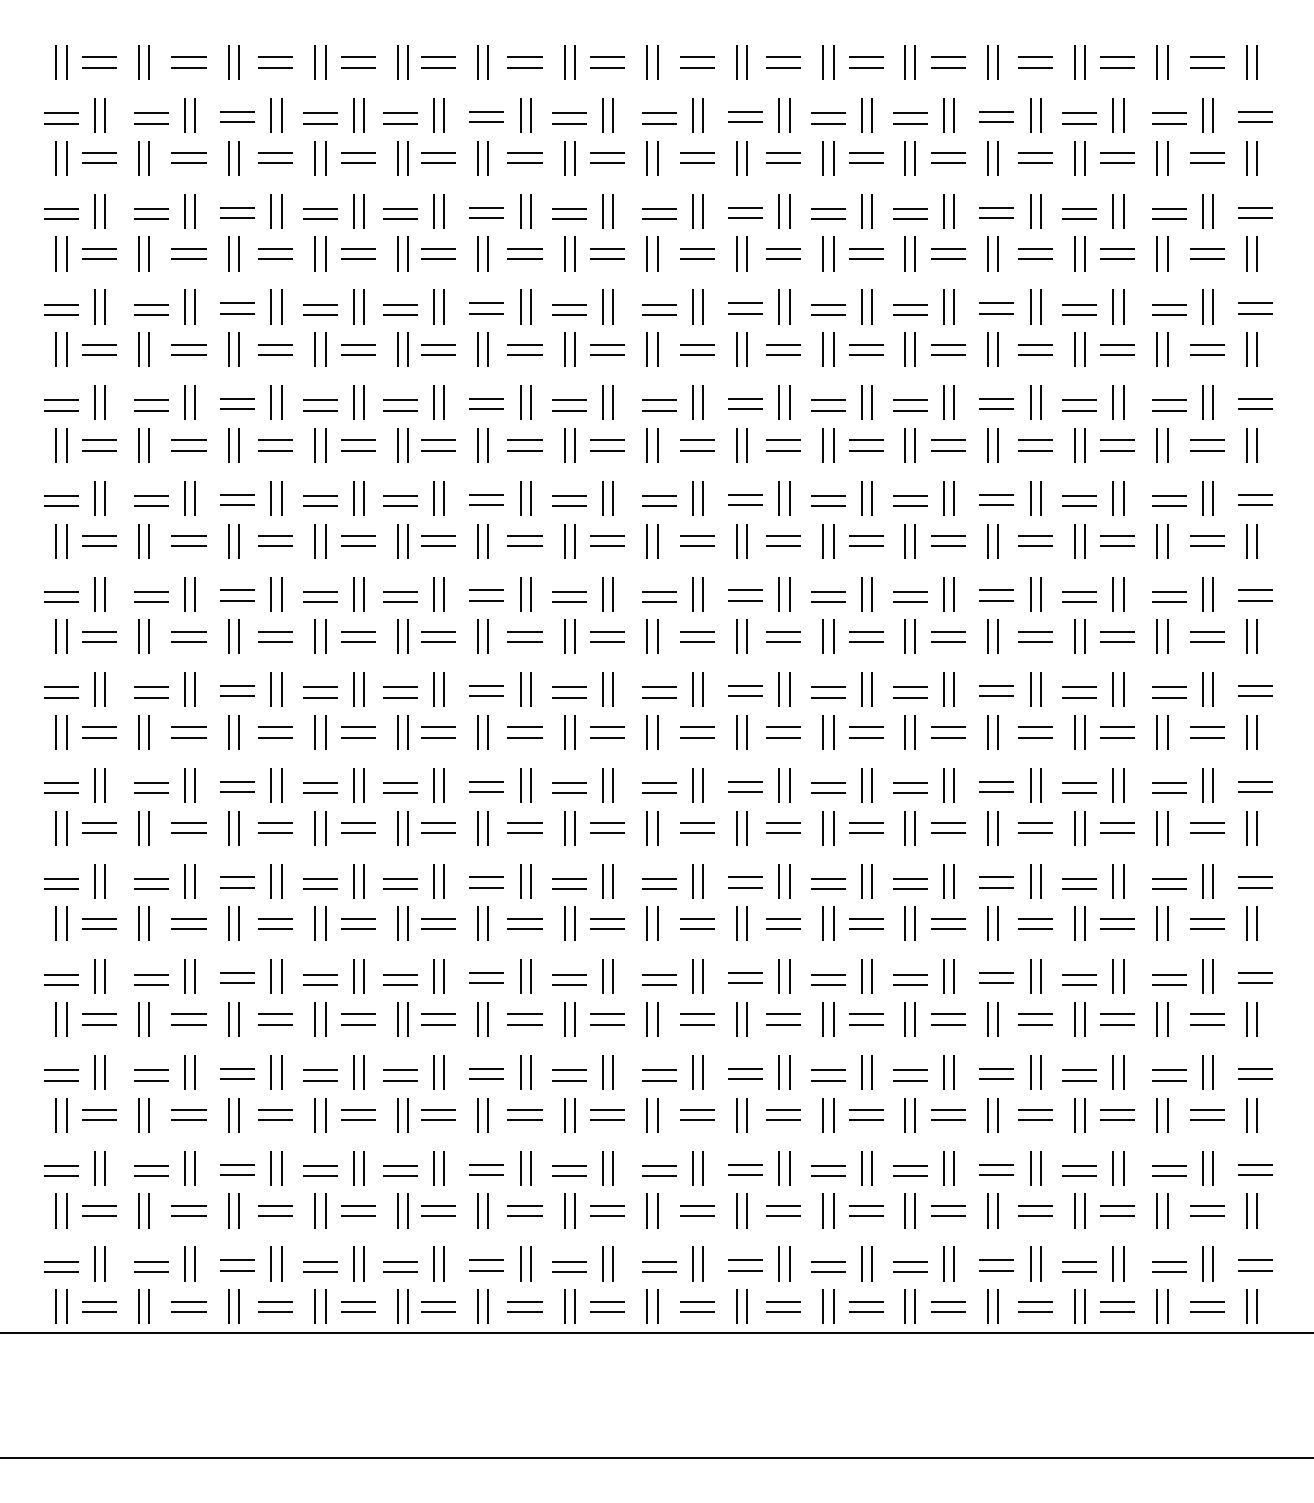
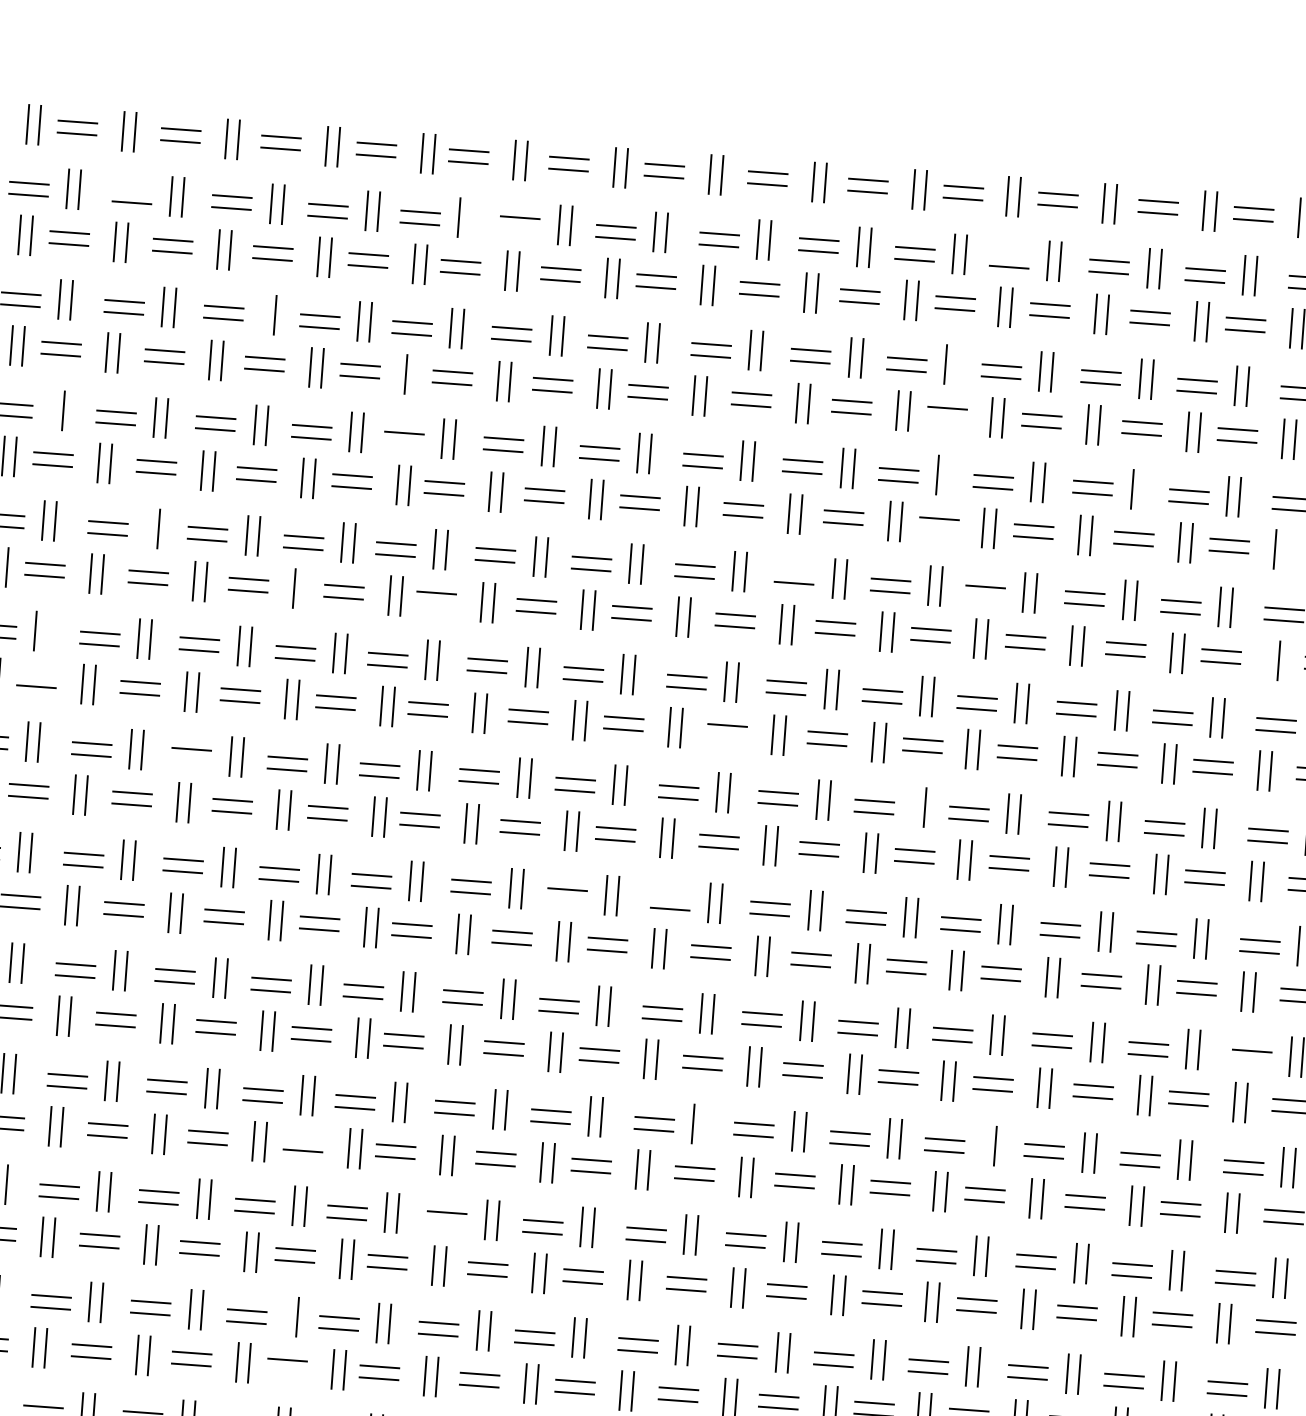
line: (151, 112) -> (133, 190), removed
line: (910, 112) -> (1010, 254), removed
line: (443, 115) -> (470, 218), removed
line: (486, 121) -> (519, 228), removed
line: (270, 211) -> (262, 314), removed
line: (871, 211) -> (956, 365), removed
line: (407, 253) -> (417, 374), removed
line: (866, 258) -> (946, 419), removed
line: (94, 306) -> (50, 409), removed
line: (871, 306) -> (948, 475), removed
line: (1040, 306) -> (1143, 489), removed
line: (400, 314) -> (403, 444), removed
line: (1167, 349) -> (1286, 550), removed
line: (866, 354) -> (938, 530), removed
line: (745, 398) -> (795, 570), removed
line: (184, 402) -> (146, 527), removed
line: (910, 410) -> (984, 598), removed
line: (325, 445) -> (306, 589), removed
line: (1156, 445) -> (1266, 659), removed
line: (438, 450) -> (436, 604), removed
line: (104, 498) -> (46, 631), removed
line: (99, 535) -> (37, 674), removed
line: (697, 545) -> (727, 736), removed
line: (861, 594) -> (912, 807), removed
line: (237, 600) -> (191, 761), removed
line: (659, 686) -> (671, 896), removed
line: (569, 697) -> (566, 901), removed
line: (1169, 792) -> (1251, 1061), removed
line: (702, 881) -> (704, 1125), removed
line: (943, 881) -> (982, 1145), removed
line: (358, 918) -> (304, 1138), removed
line: (486, 982) -> (446, 1223), removed
line: (353, 1072) -> (285, 1316), removed
line: (358, 1119) -> (286, 1370), removed

